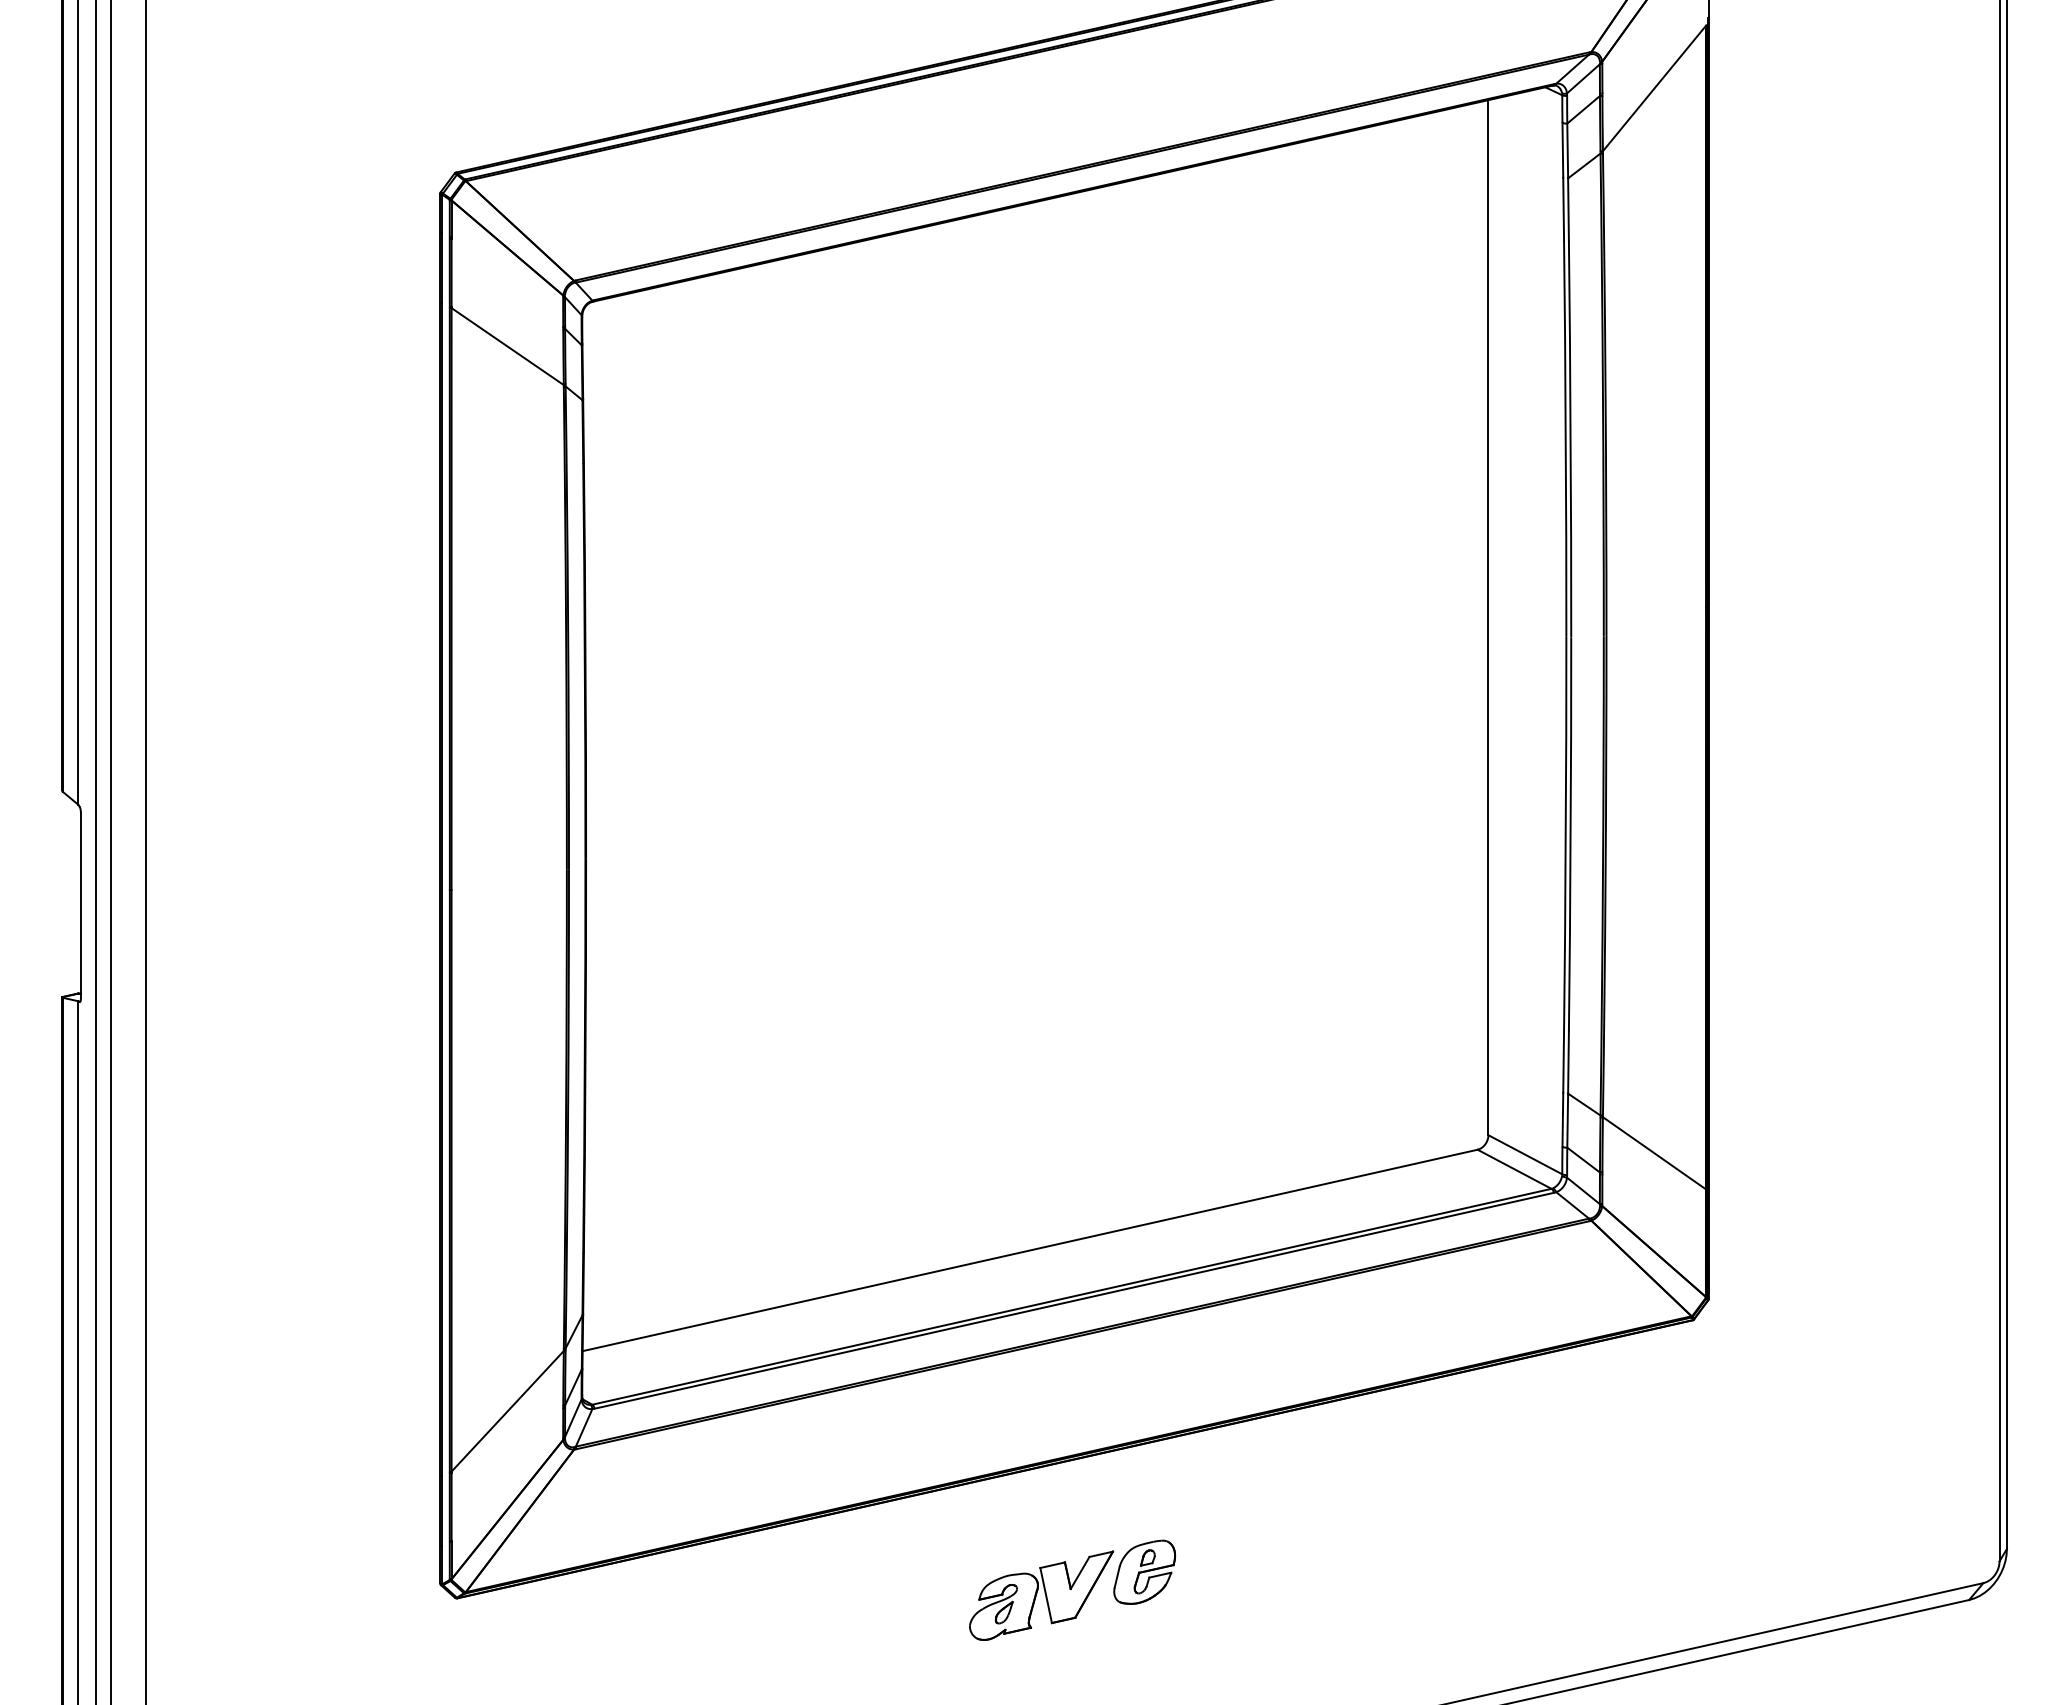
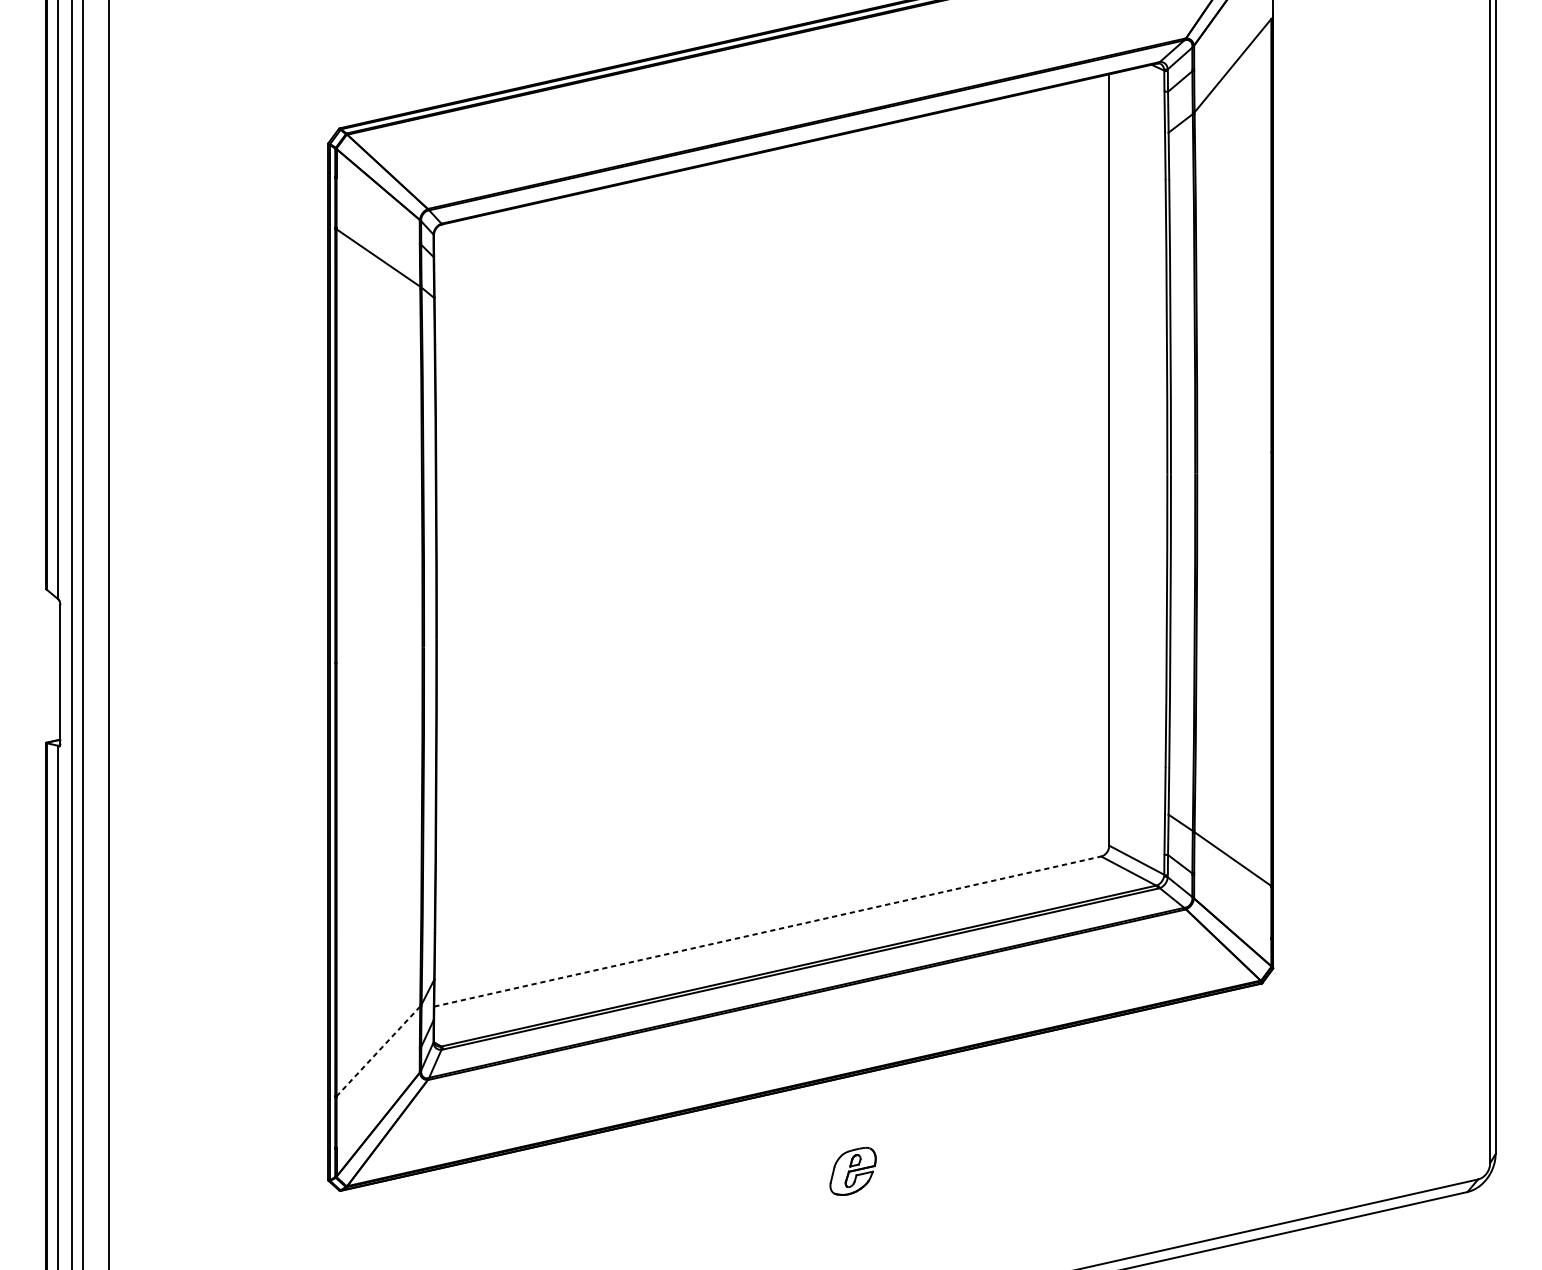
line: (1030, 1250) -> (768, 931), solid -> dashed
line: (507, 1411) -> (378, 1051), solid -> dashed
part: (1041, 1595) -> (776, 1188), removed

